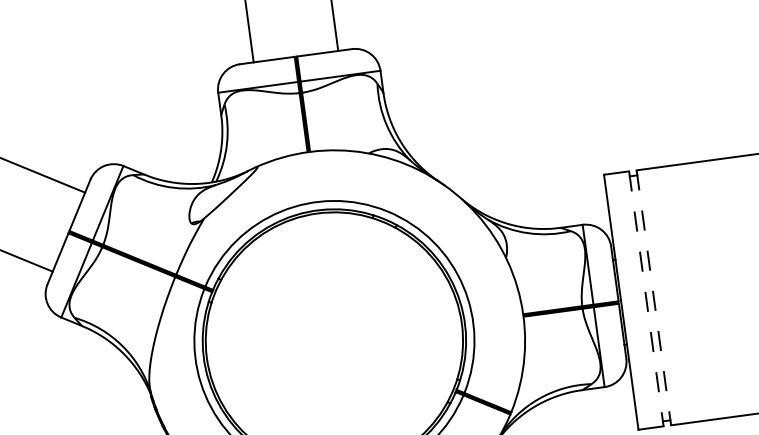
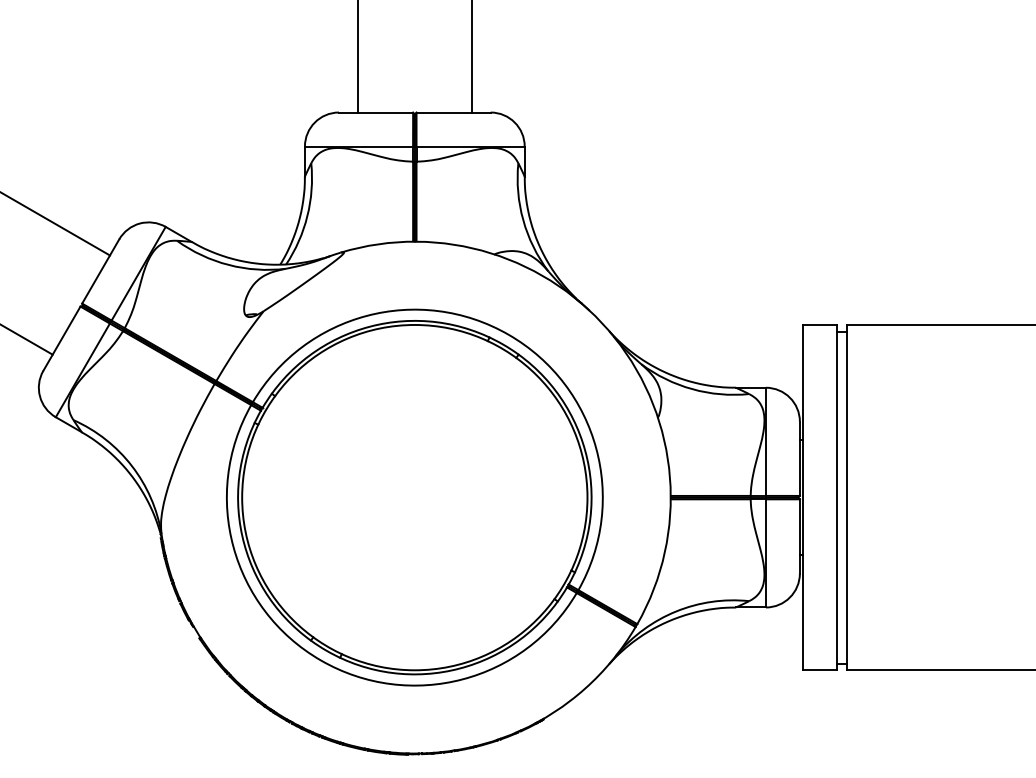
line: (653, 297) -> (847, 497), dashed -> solid
line: (646, 298) -> (837, 497), dashed -> solid

